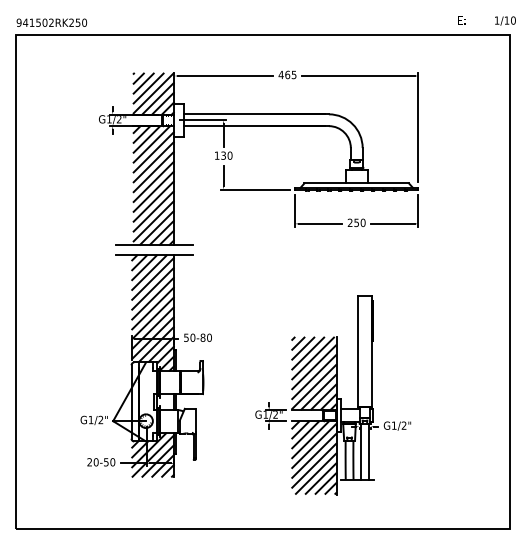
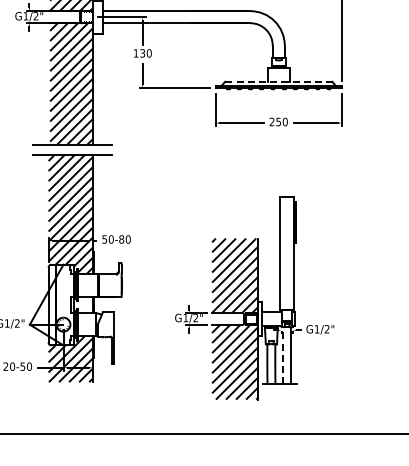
line: (357, 183) -> (279, 81), solid -> dashed
line: (361, 451) -> (283, 355), solid -> dashed

